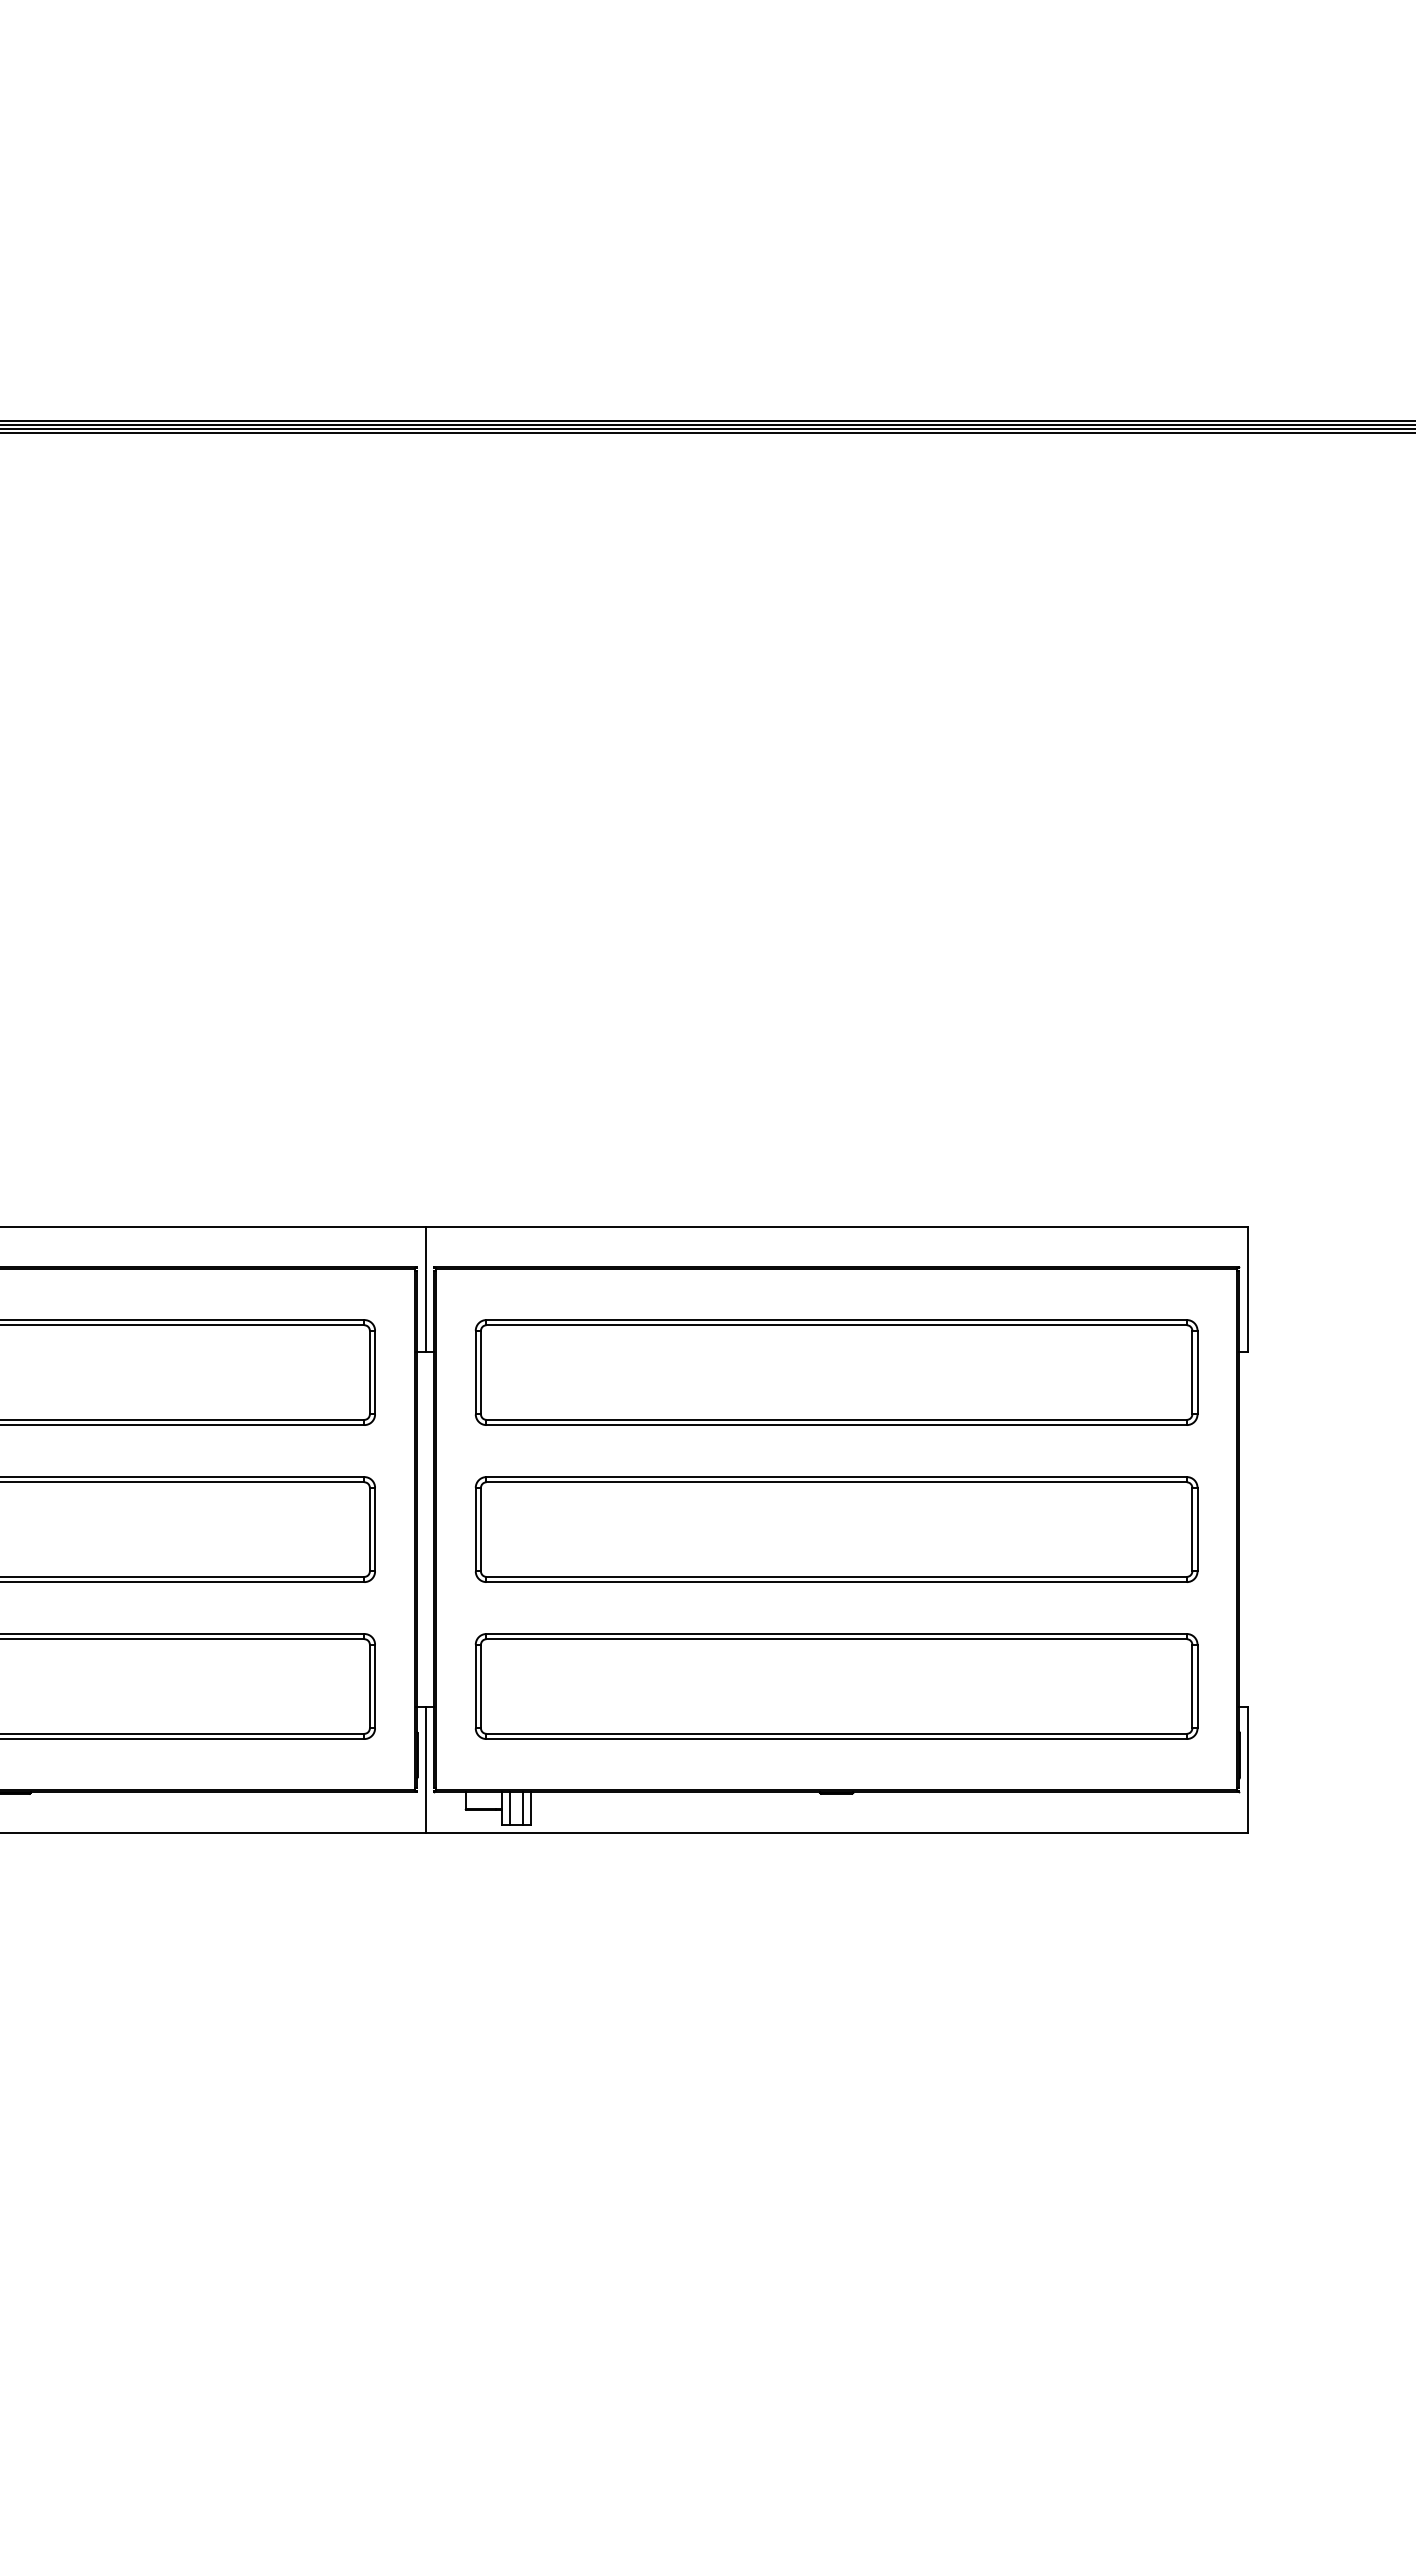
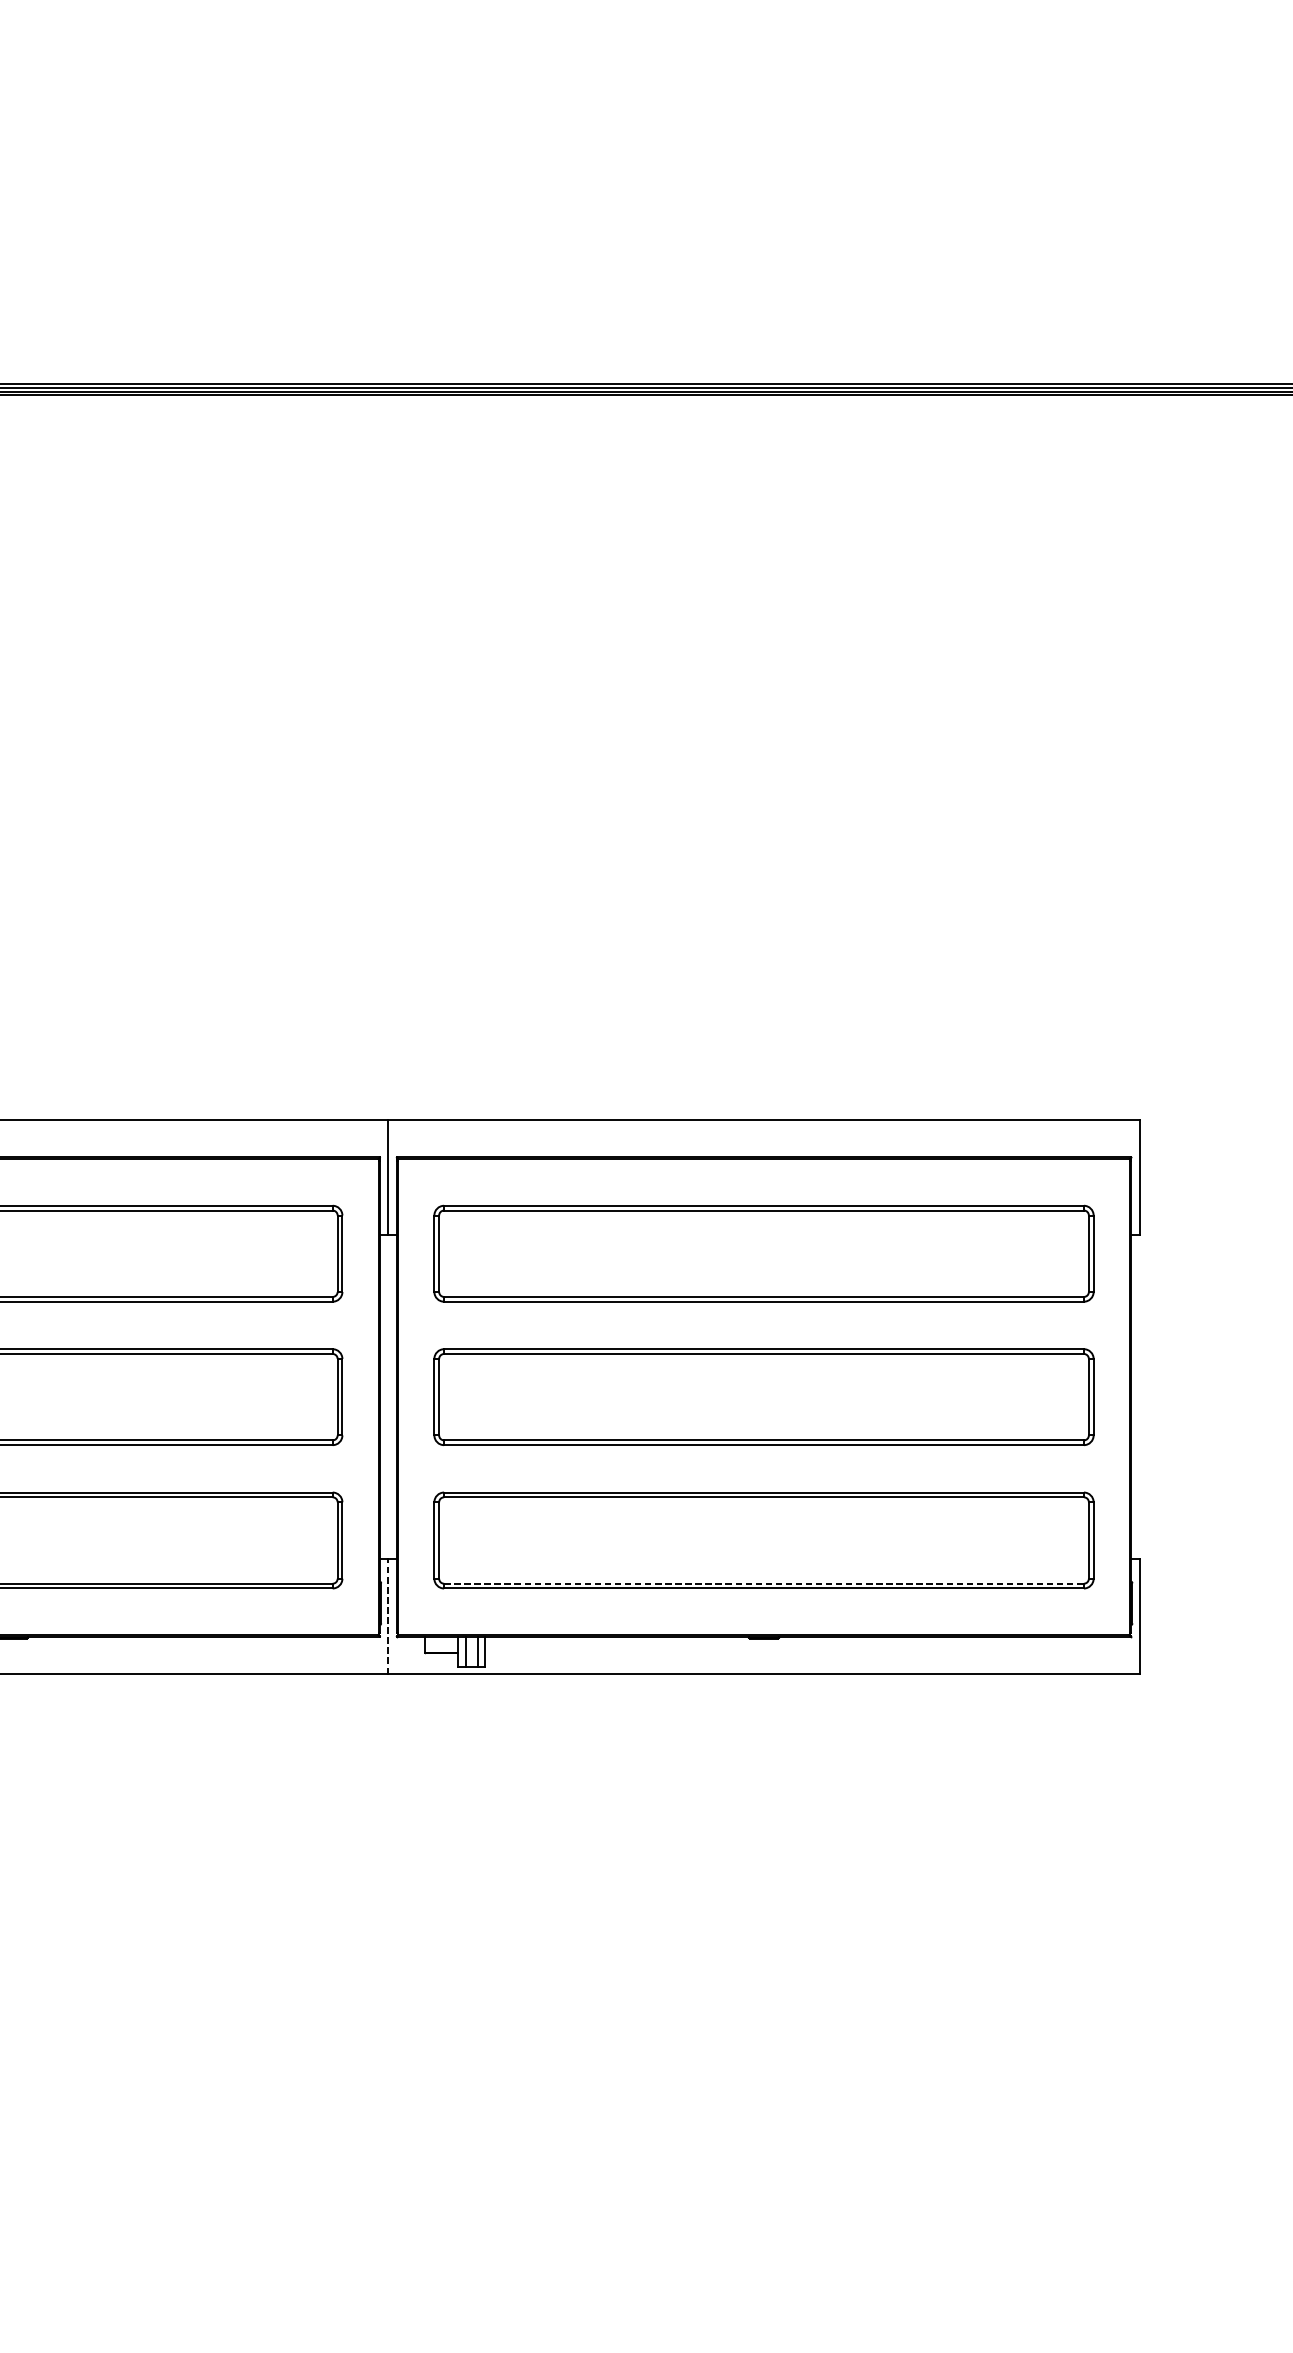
line: (837, 1733) -> (764, 1583), solid -> dashed
line: (425, 1769) -> (388, 1616), solid -> dashed

